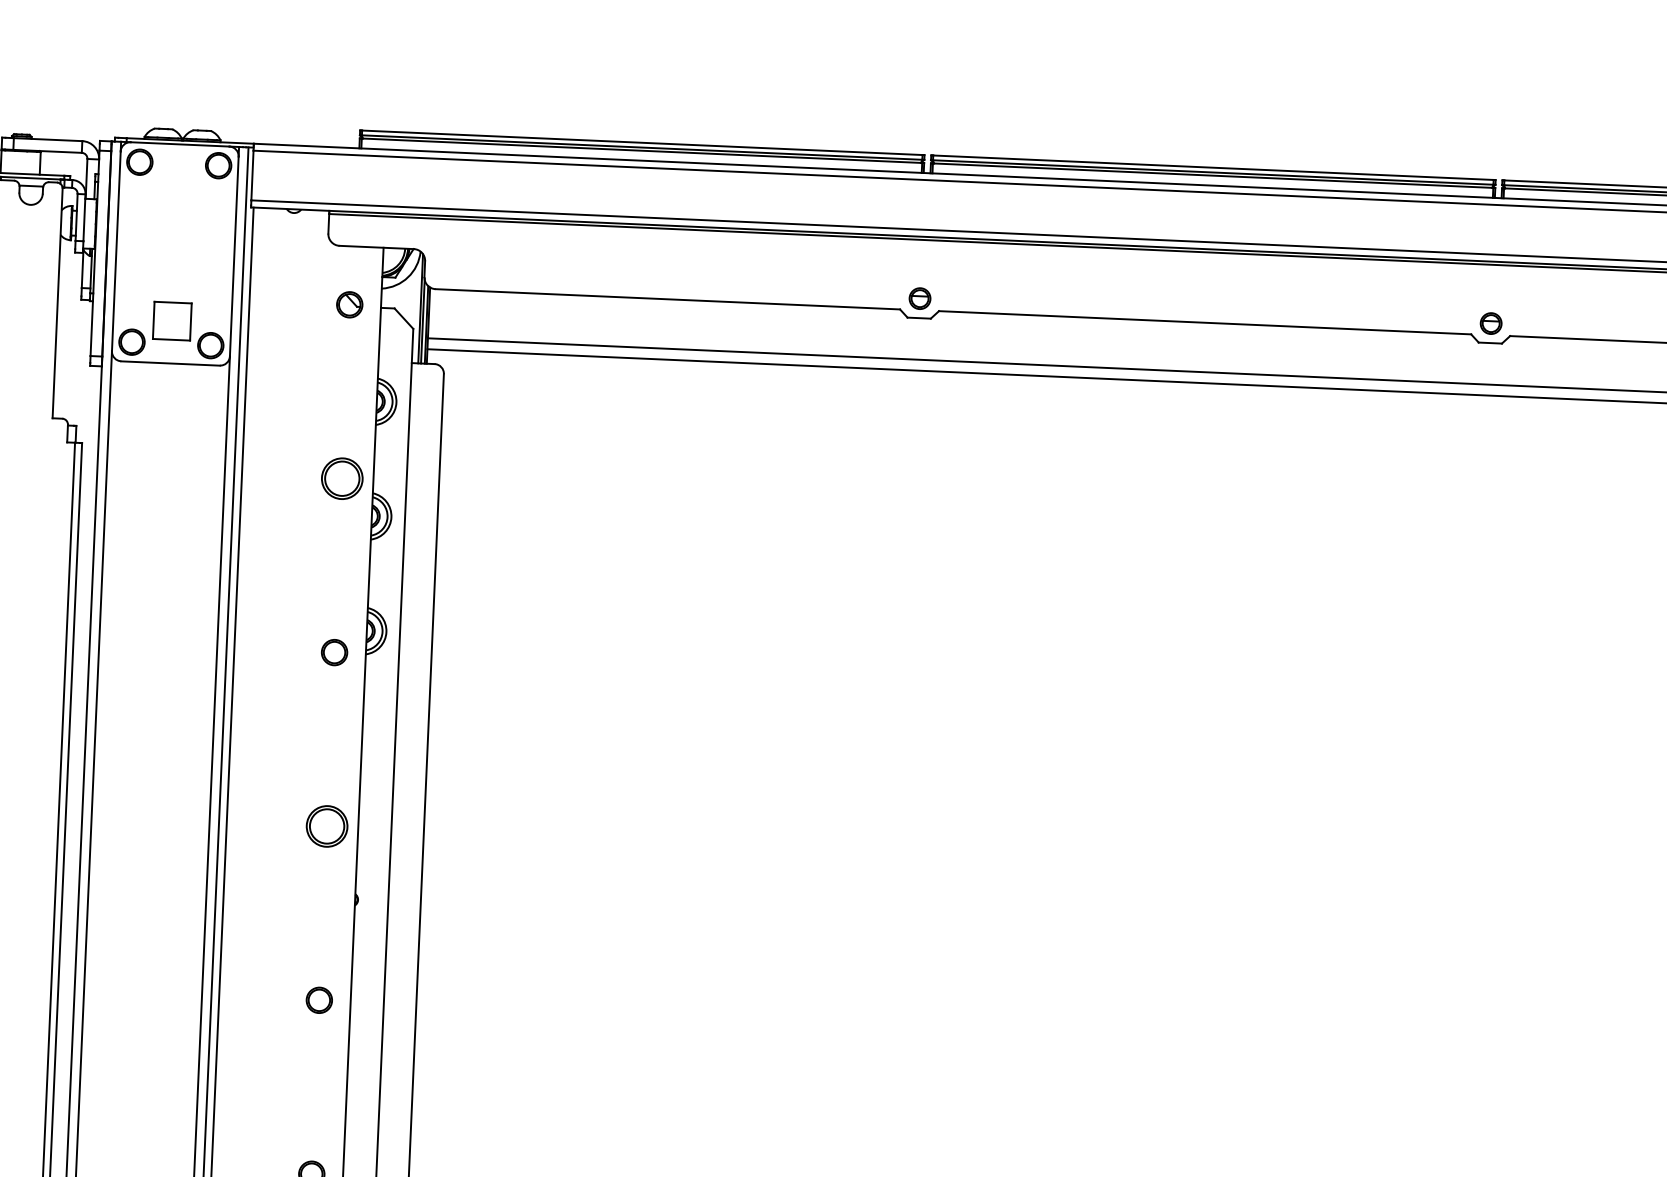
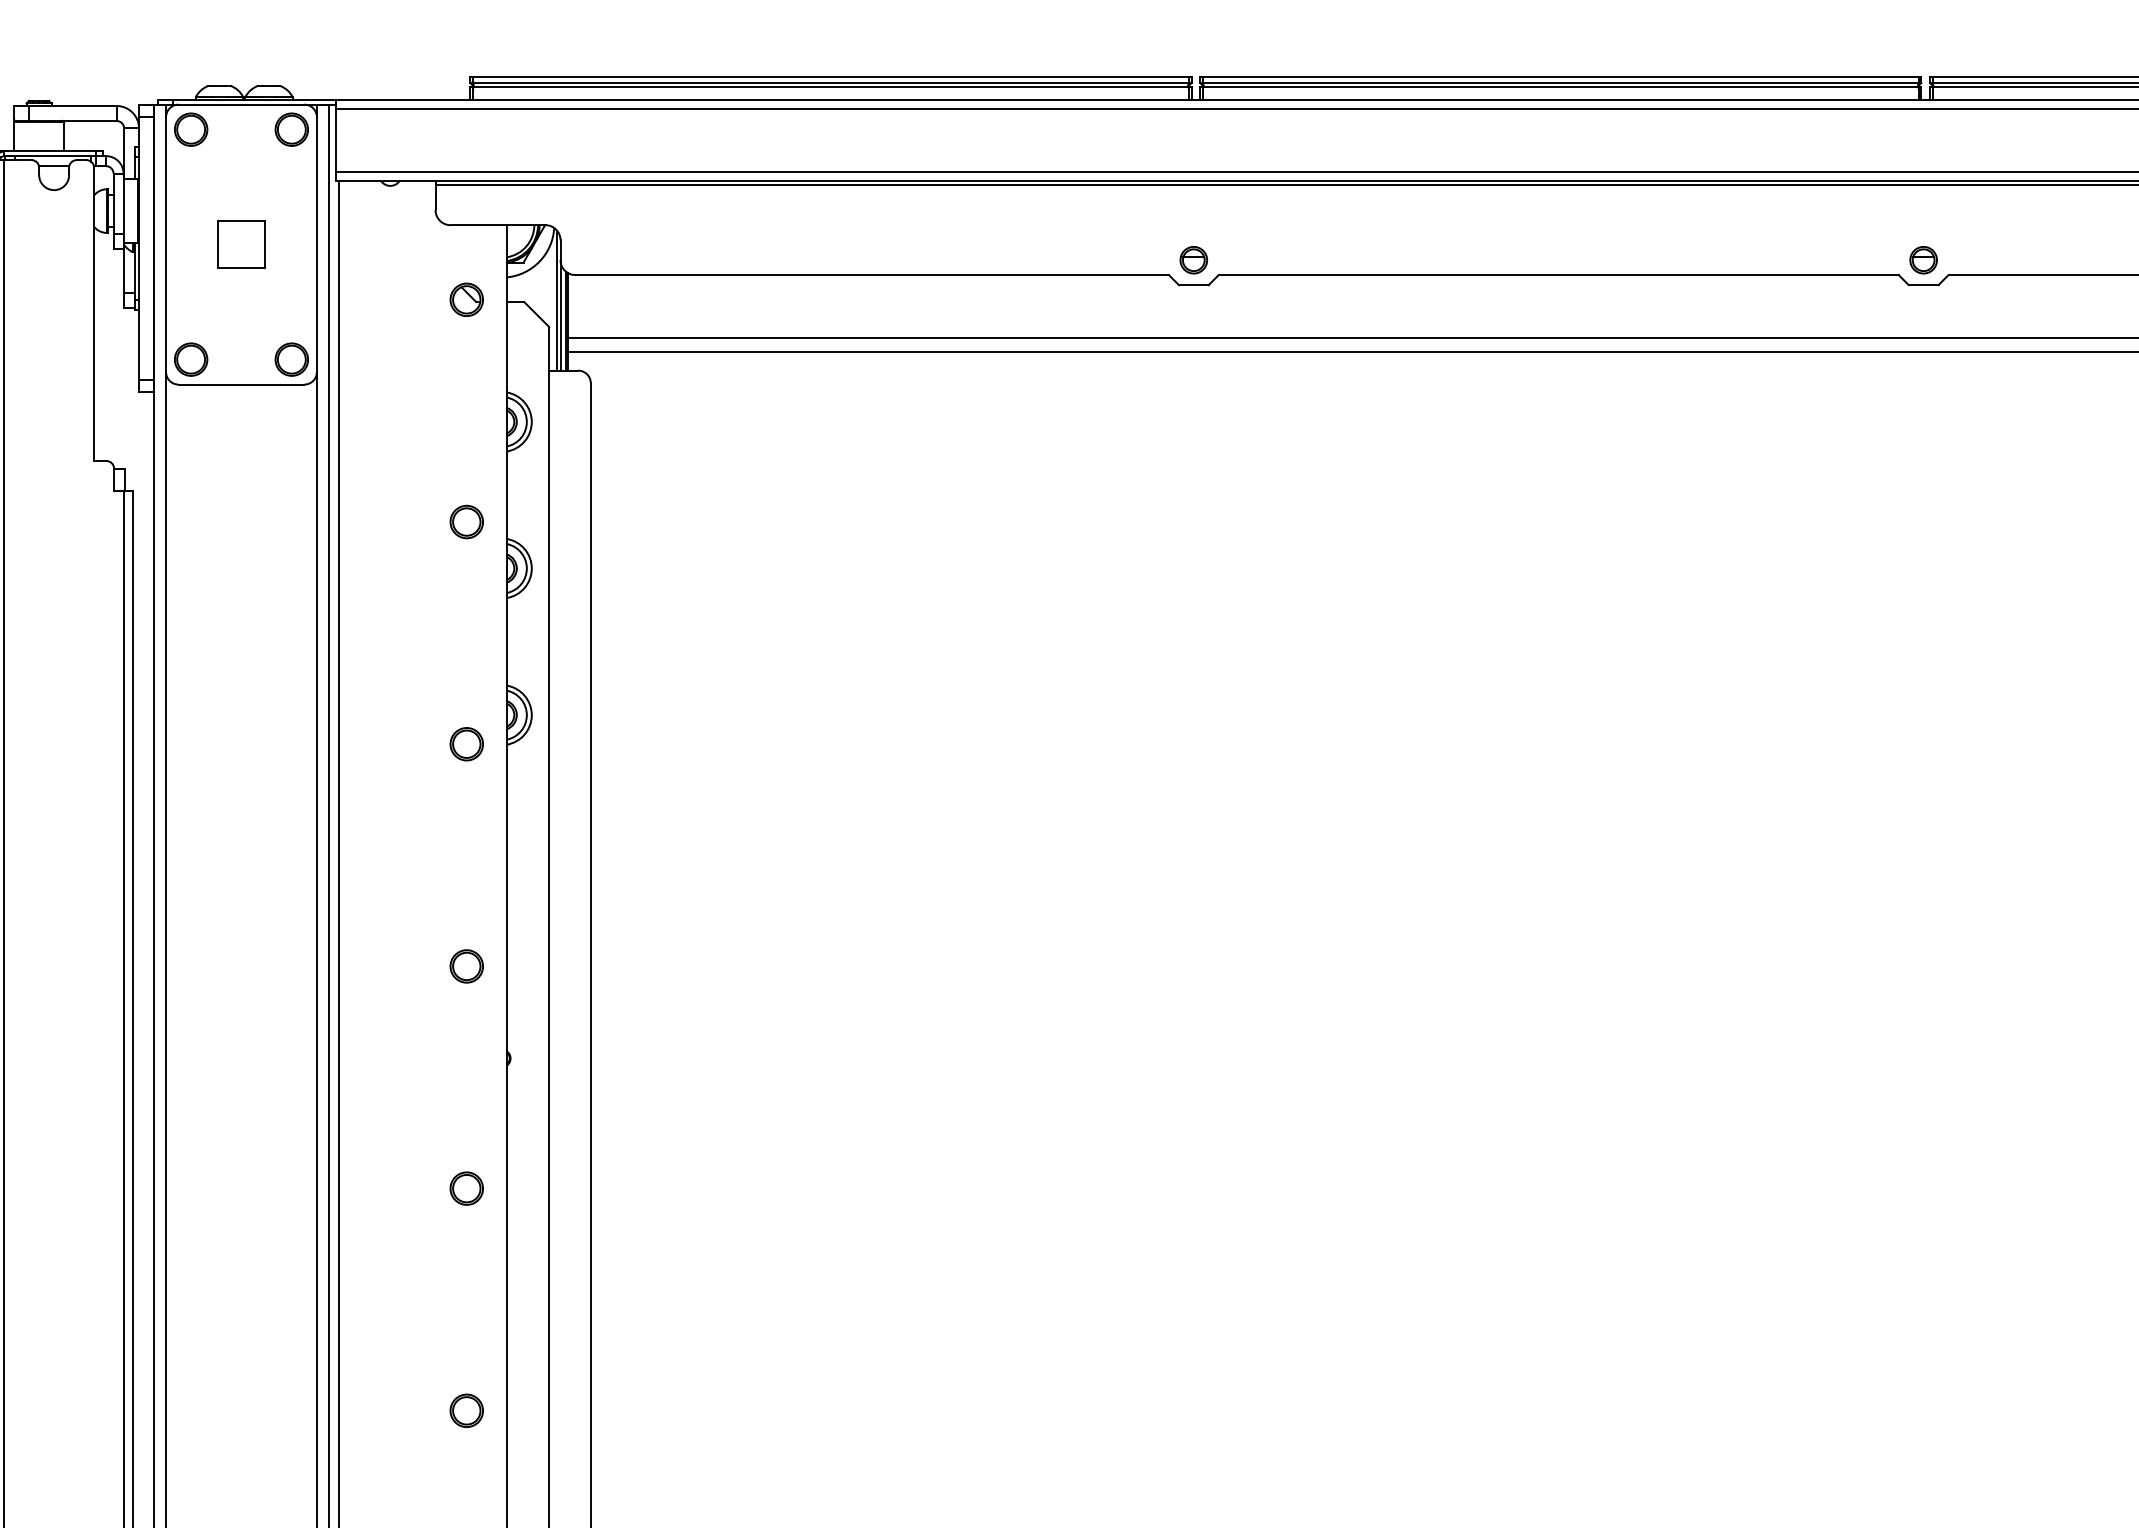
part: (172, 321) -> (241, 244), moved
part: (341, 478) -> (466, 521), size x0.62
part: (326, 826) -> (466, 966), size x0.62

